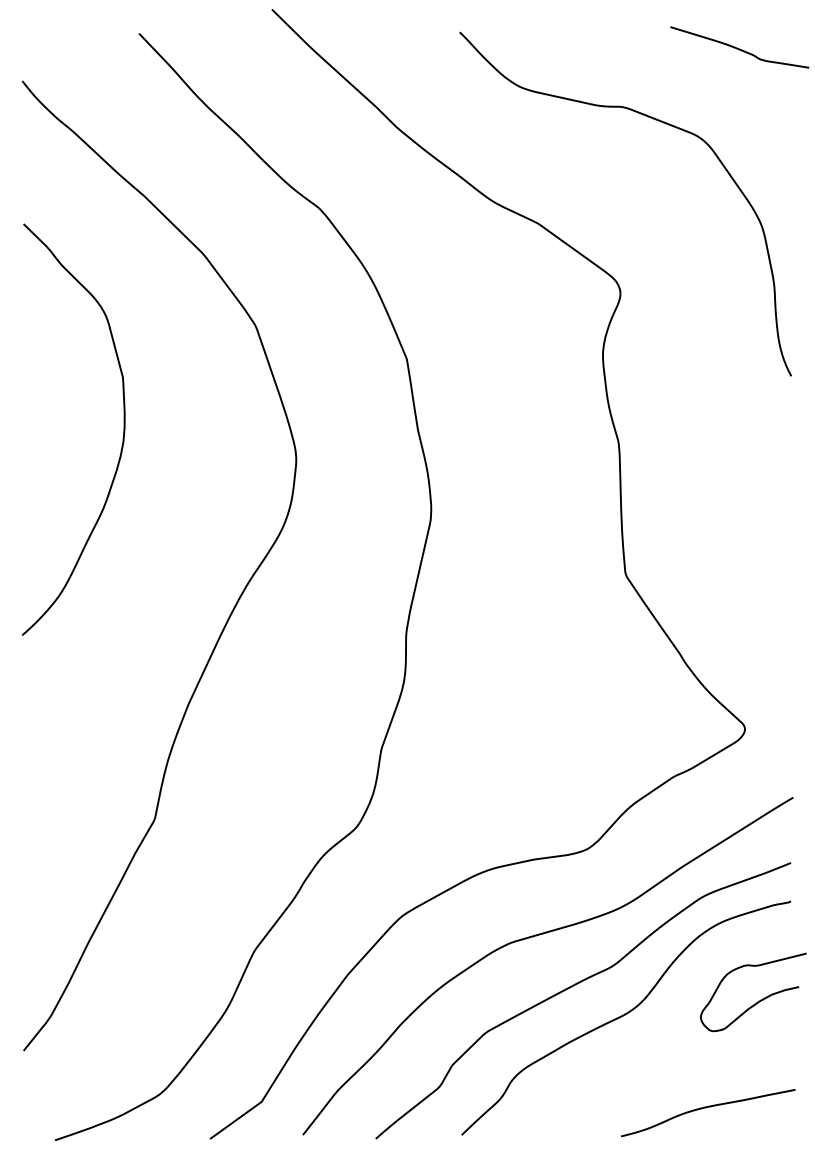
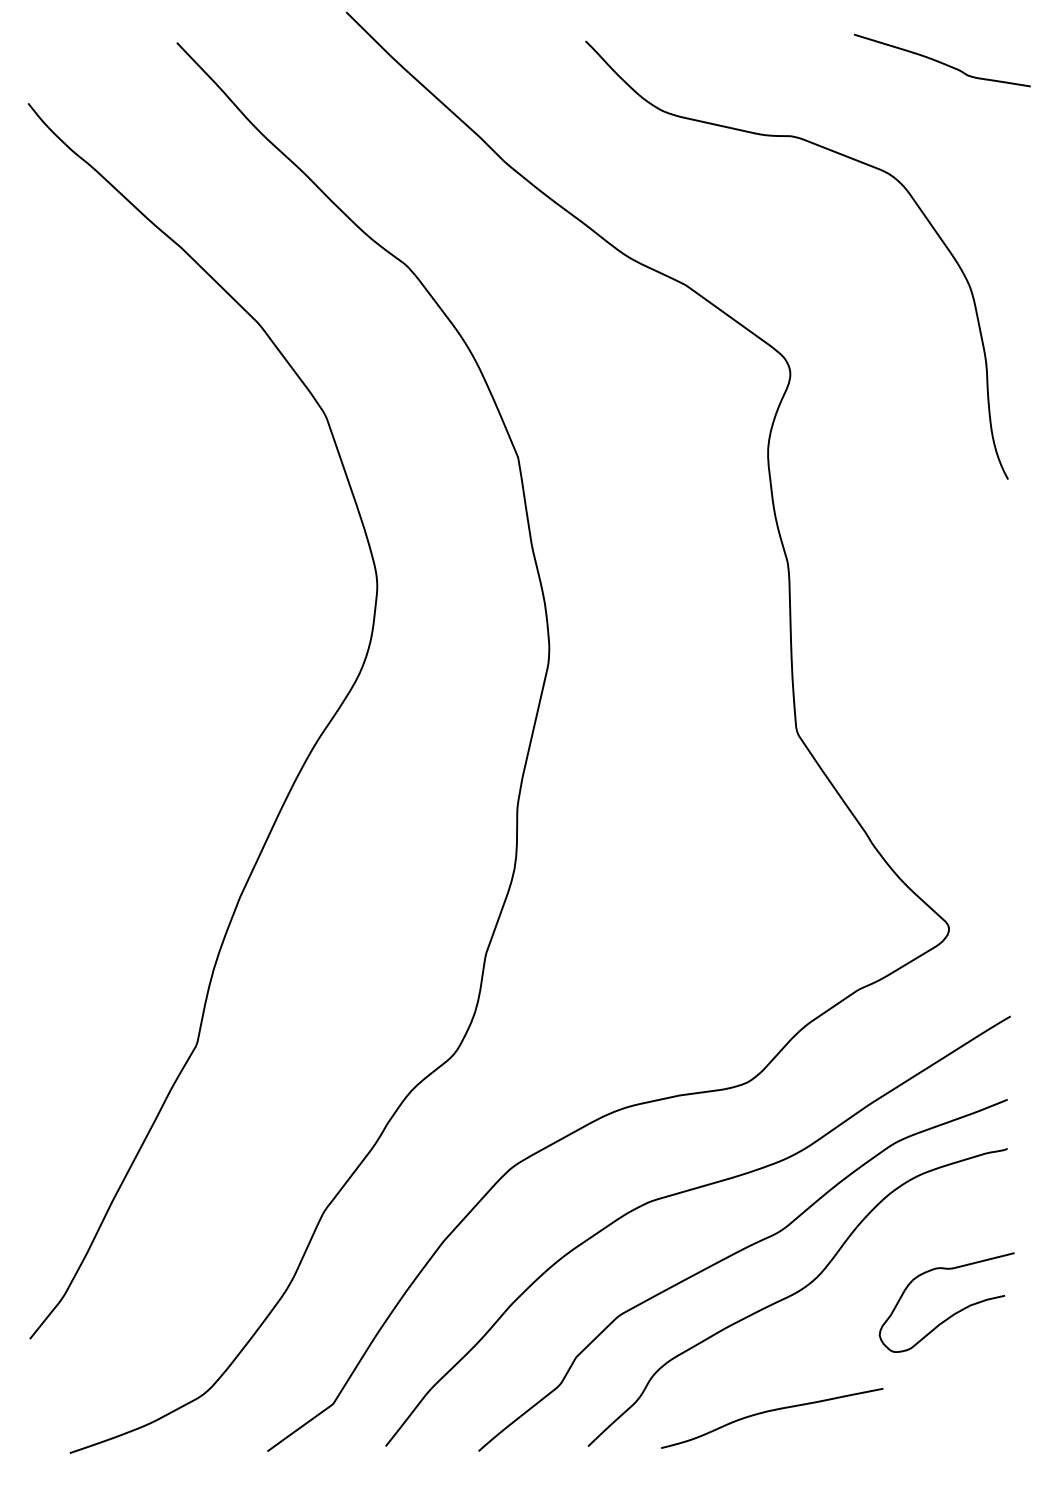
curve: (123, 435) -> (156, 554), removed
curve: (758, 1000) -> (953, 1313), moved
curve: (708, 1107) -> (772, 1411), moved

